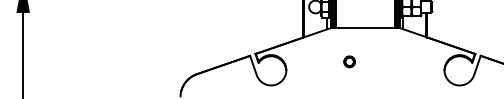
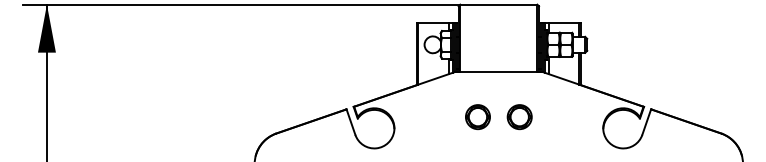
part: (349, 62) -> (477, 117), size x1.67
part: (381, 62) -> (519, 117), added

